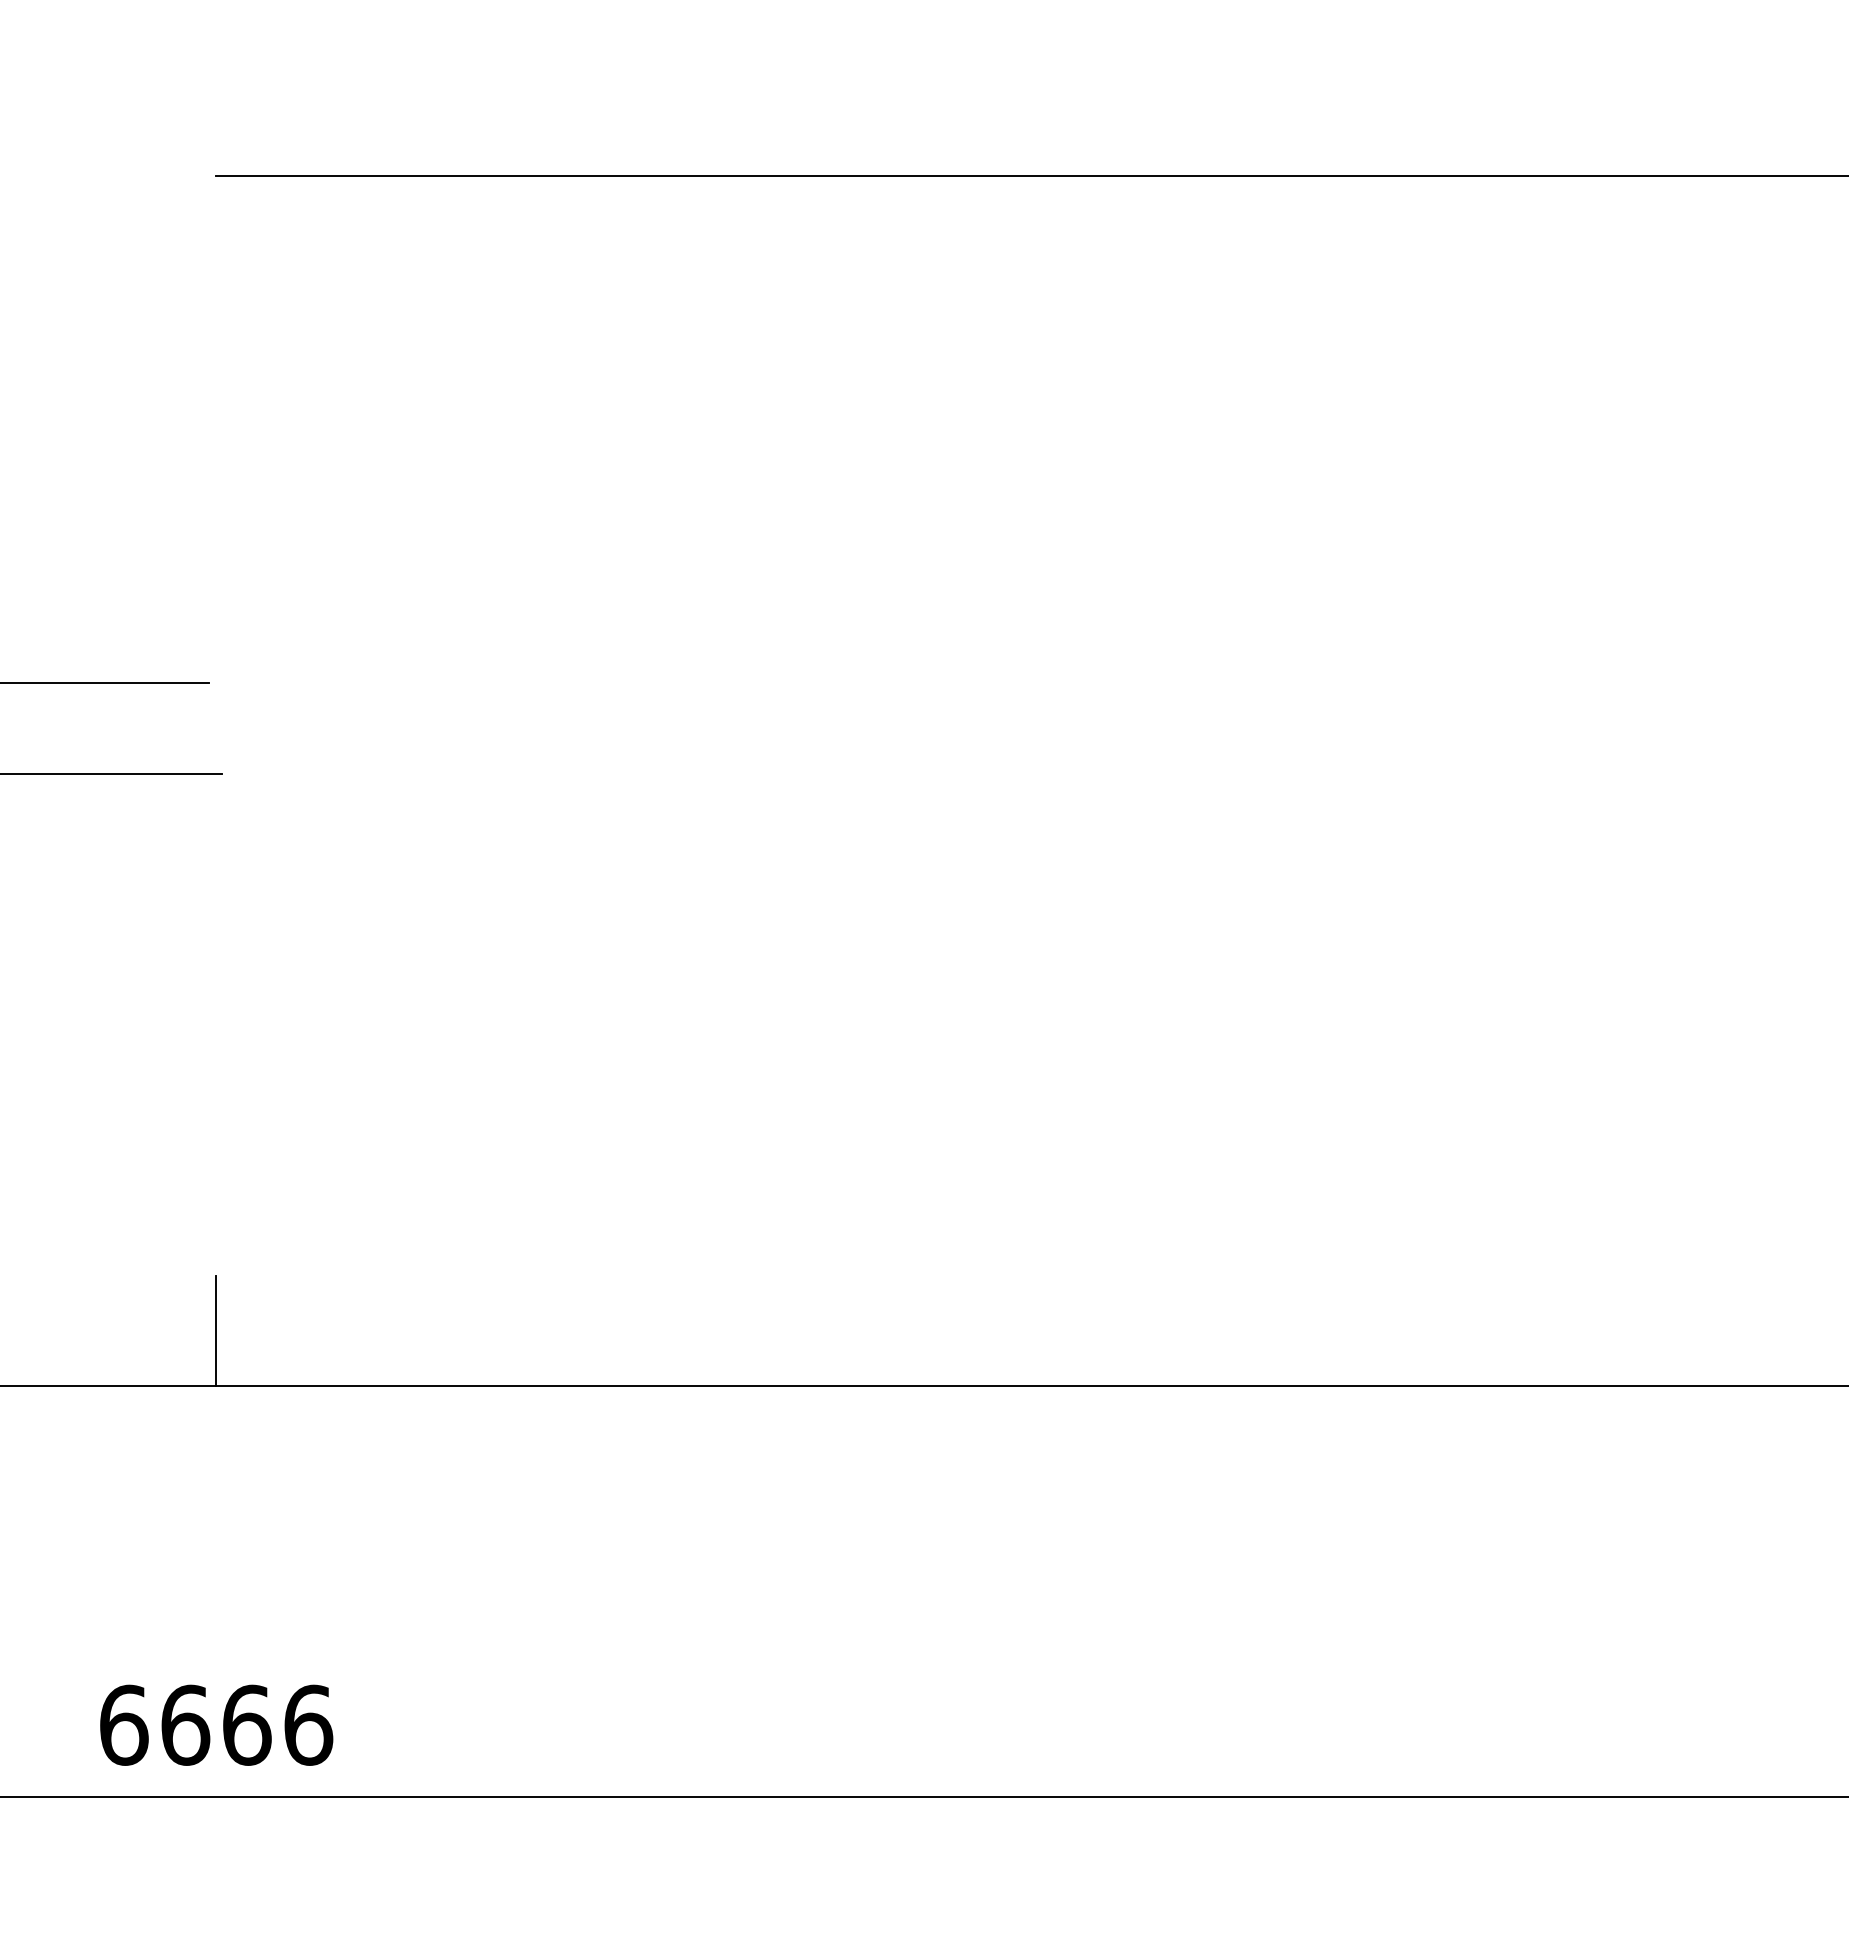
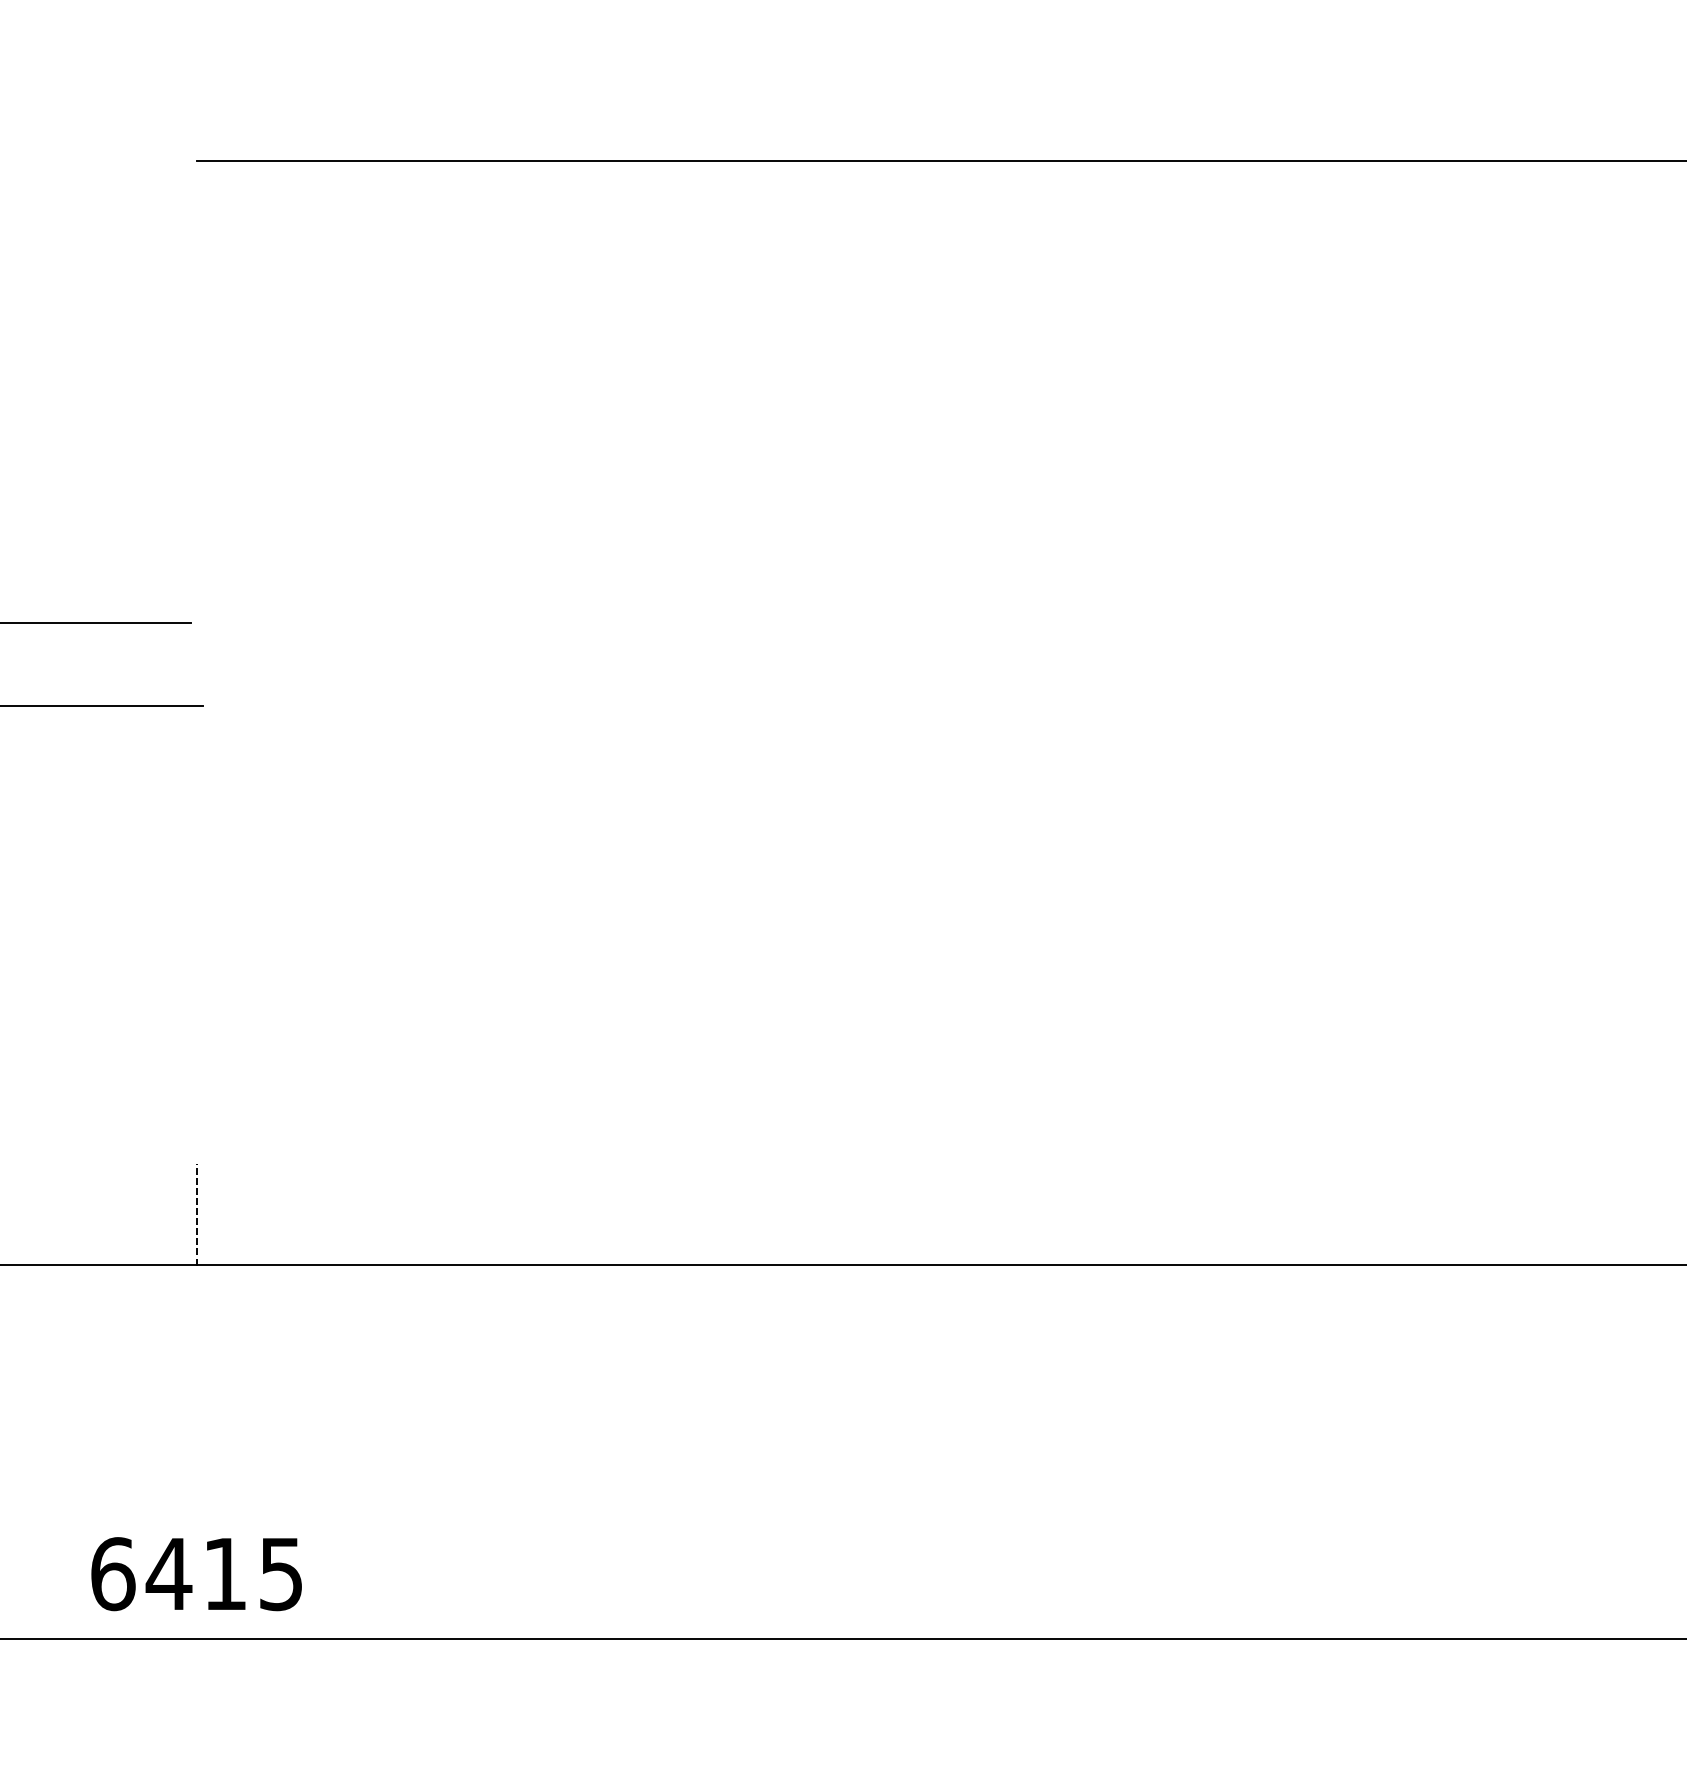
line: (216, 1330) -> (197, 1213), solid -> dashed
text: (246, 1724) -> (224, 1573), 6666 -> 6415

